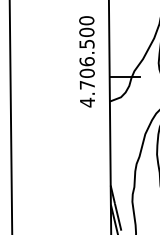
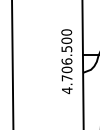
text: (86, 61) -> (66, 61), moved

